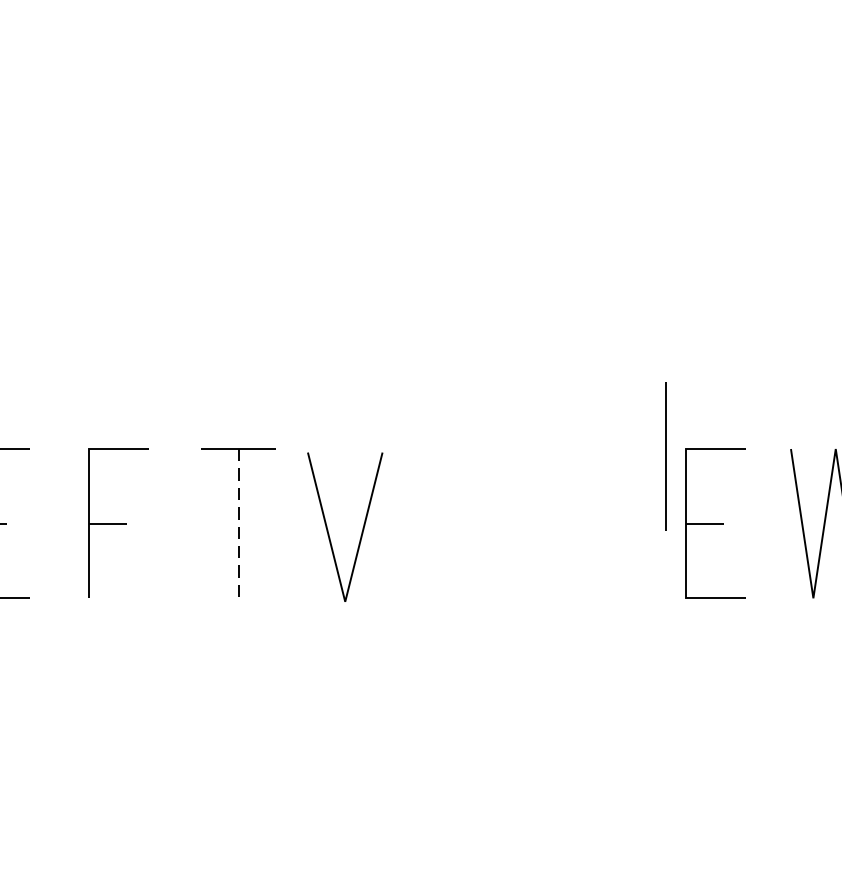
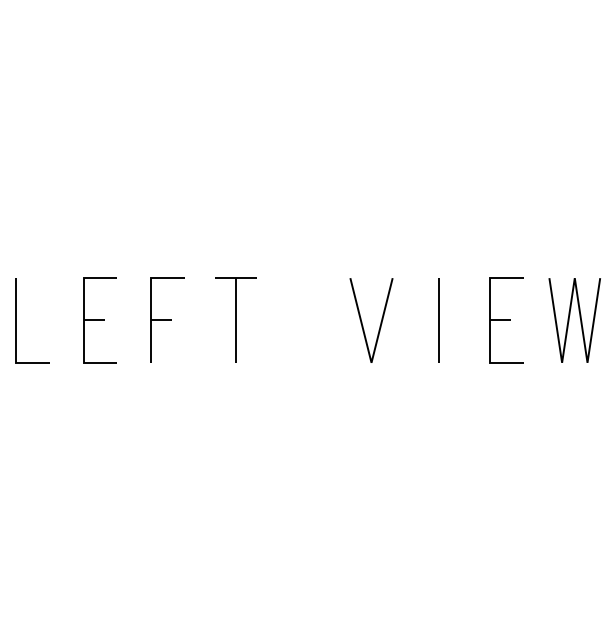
line: (664, 456) -> (438, 320), moved
line: (239, 523) -> (236, 320), dashed -> solid
line: (329, 528) -> (362, 321), moved

